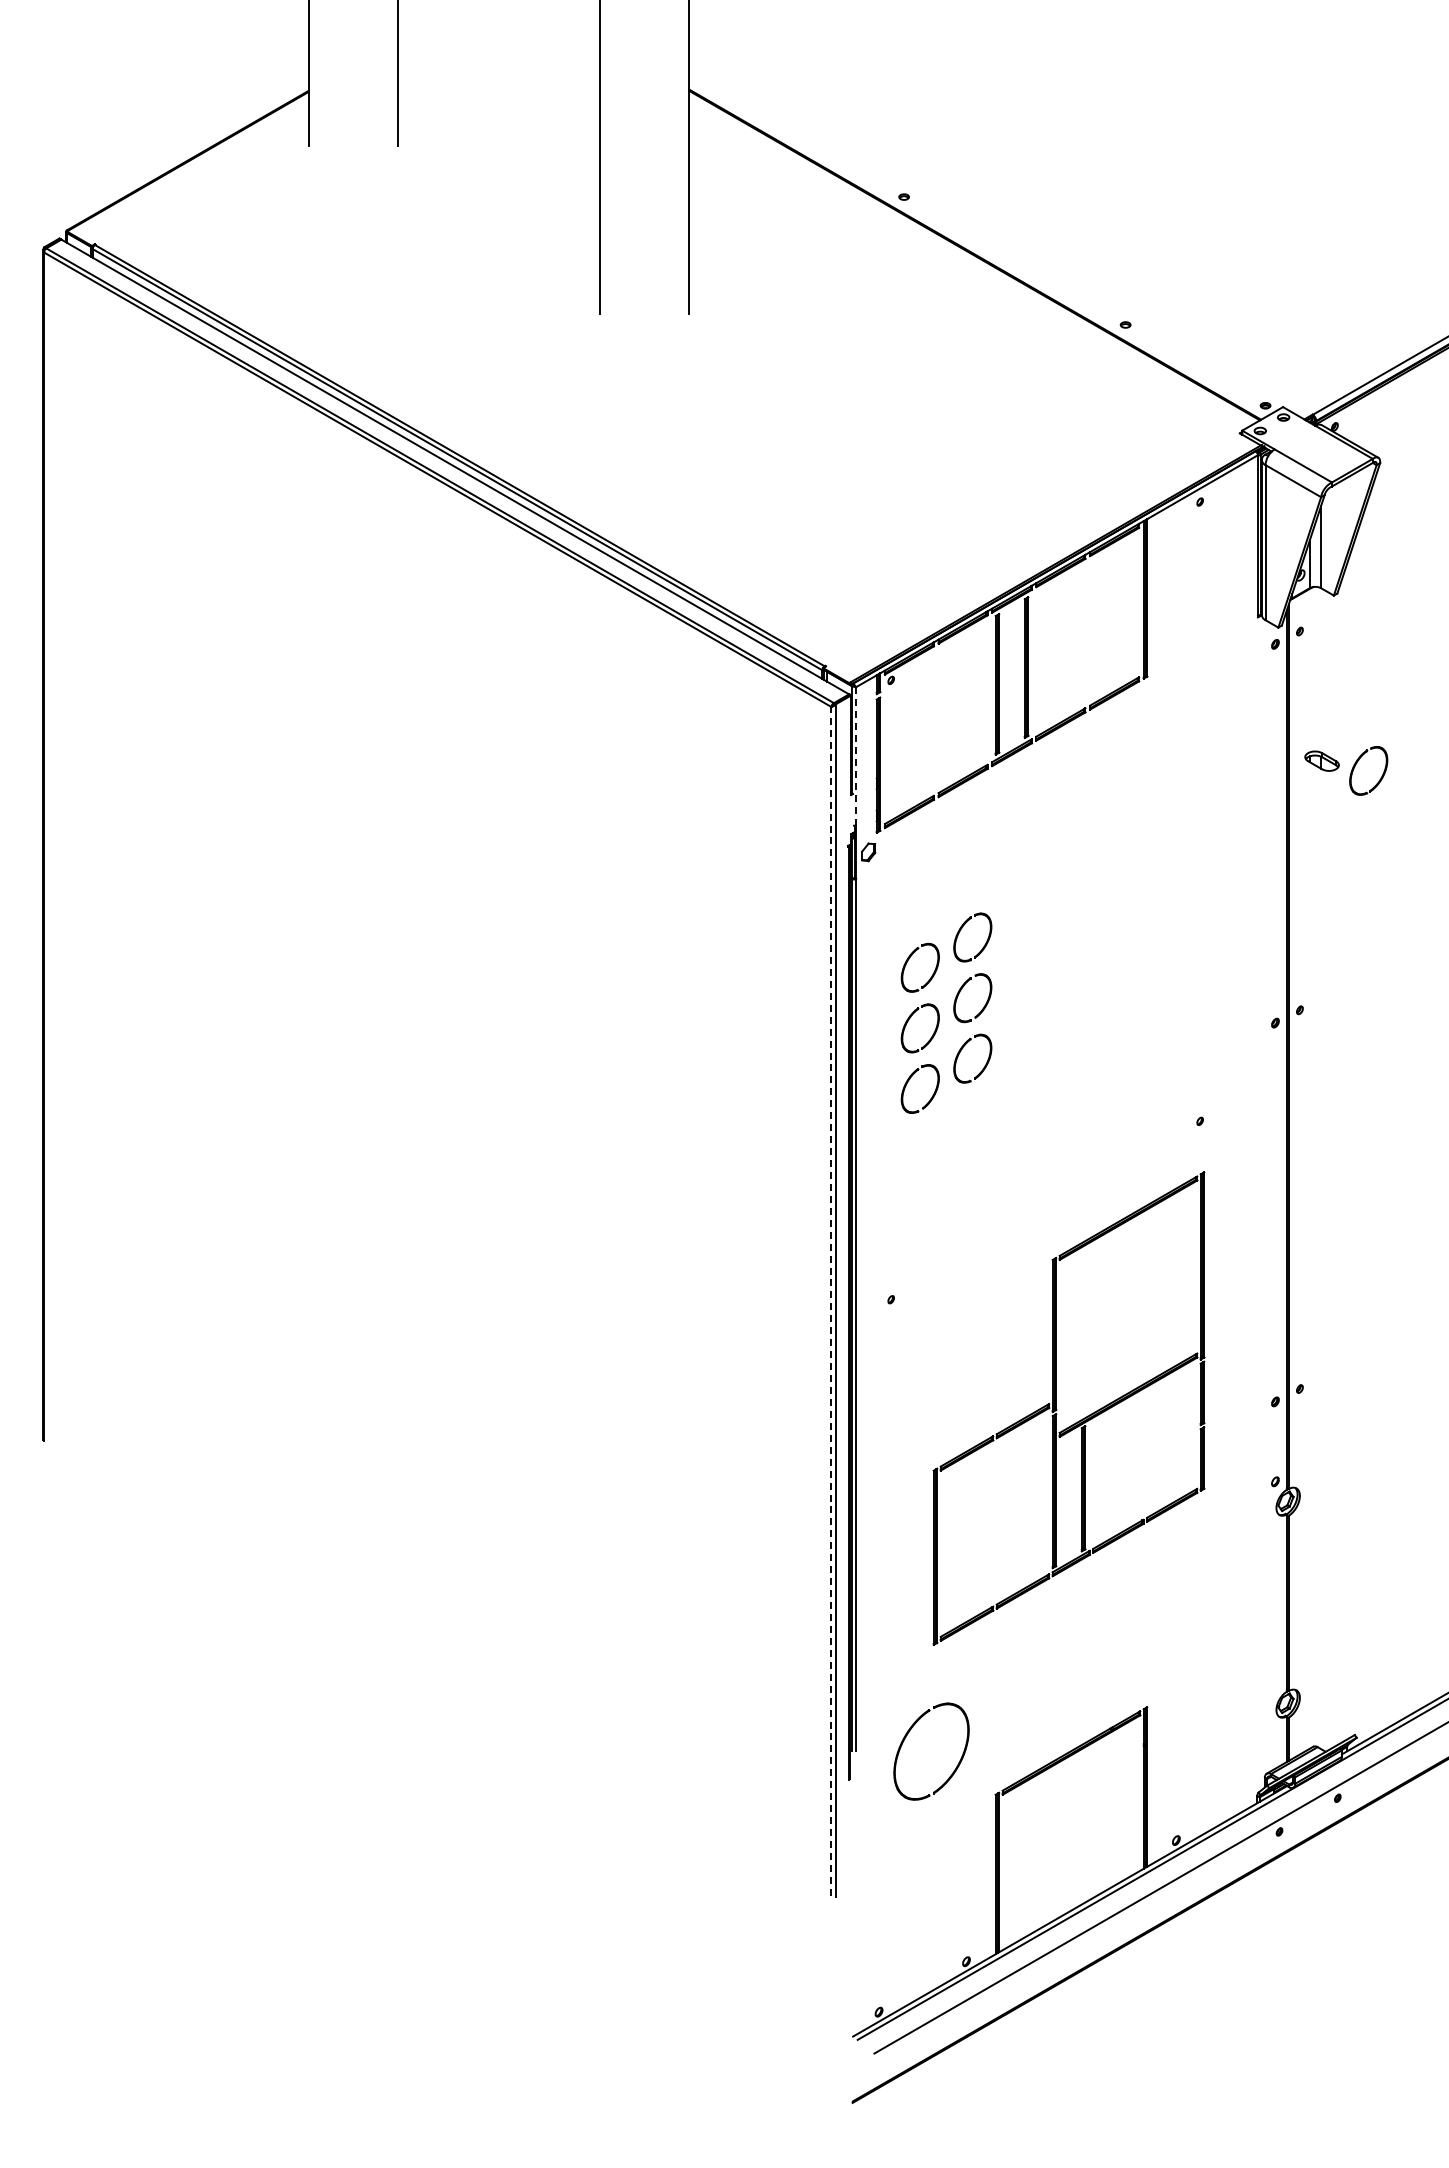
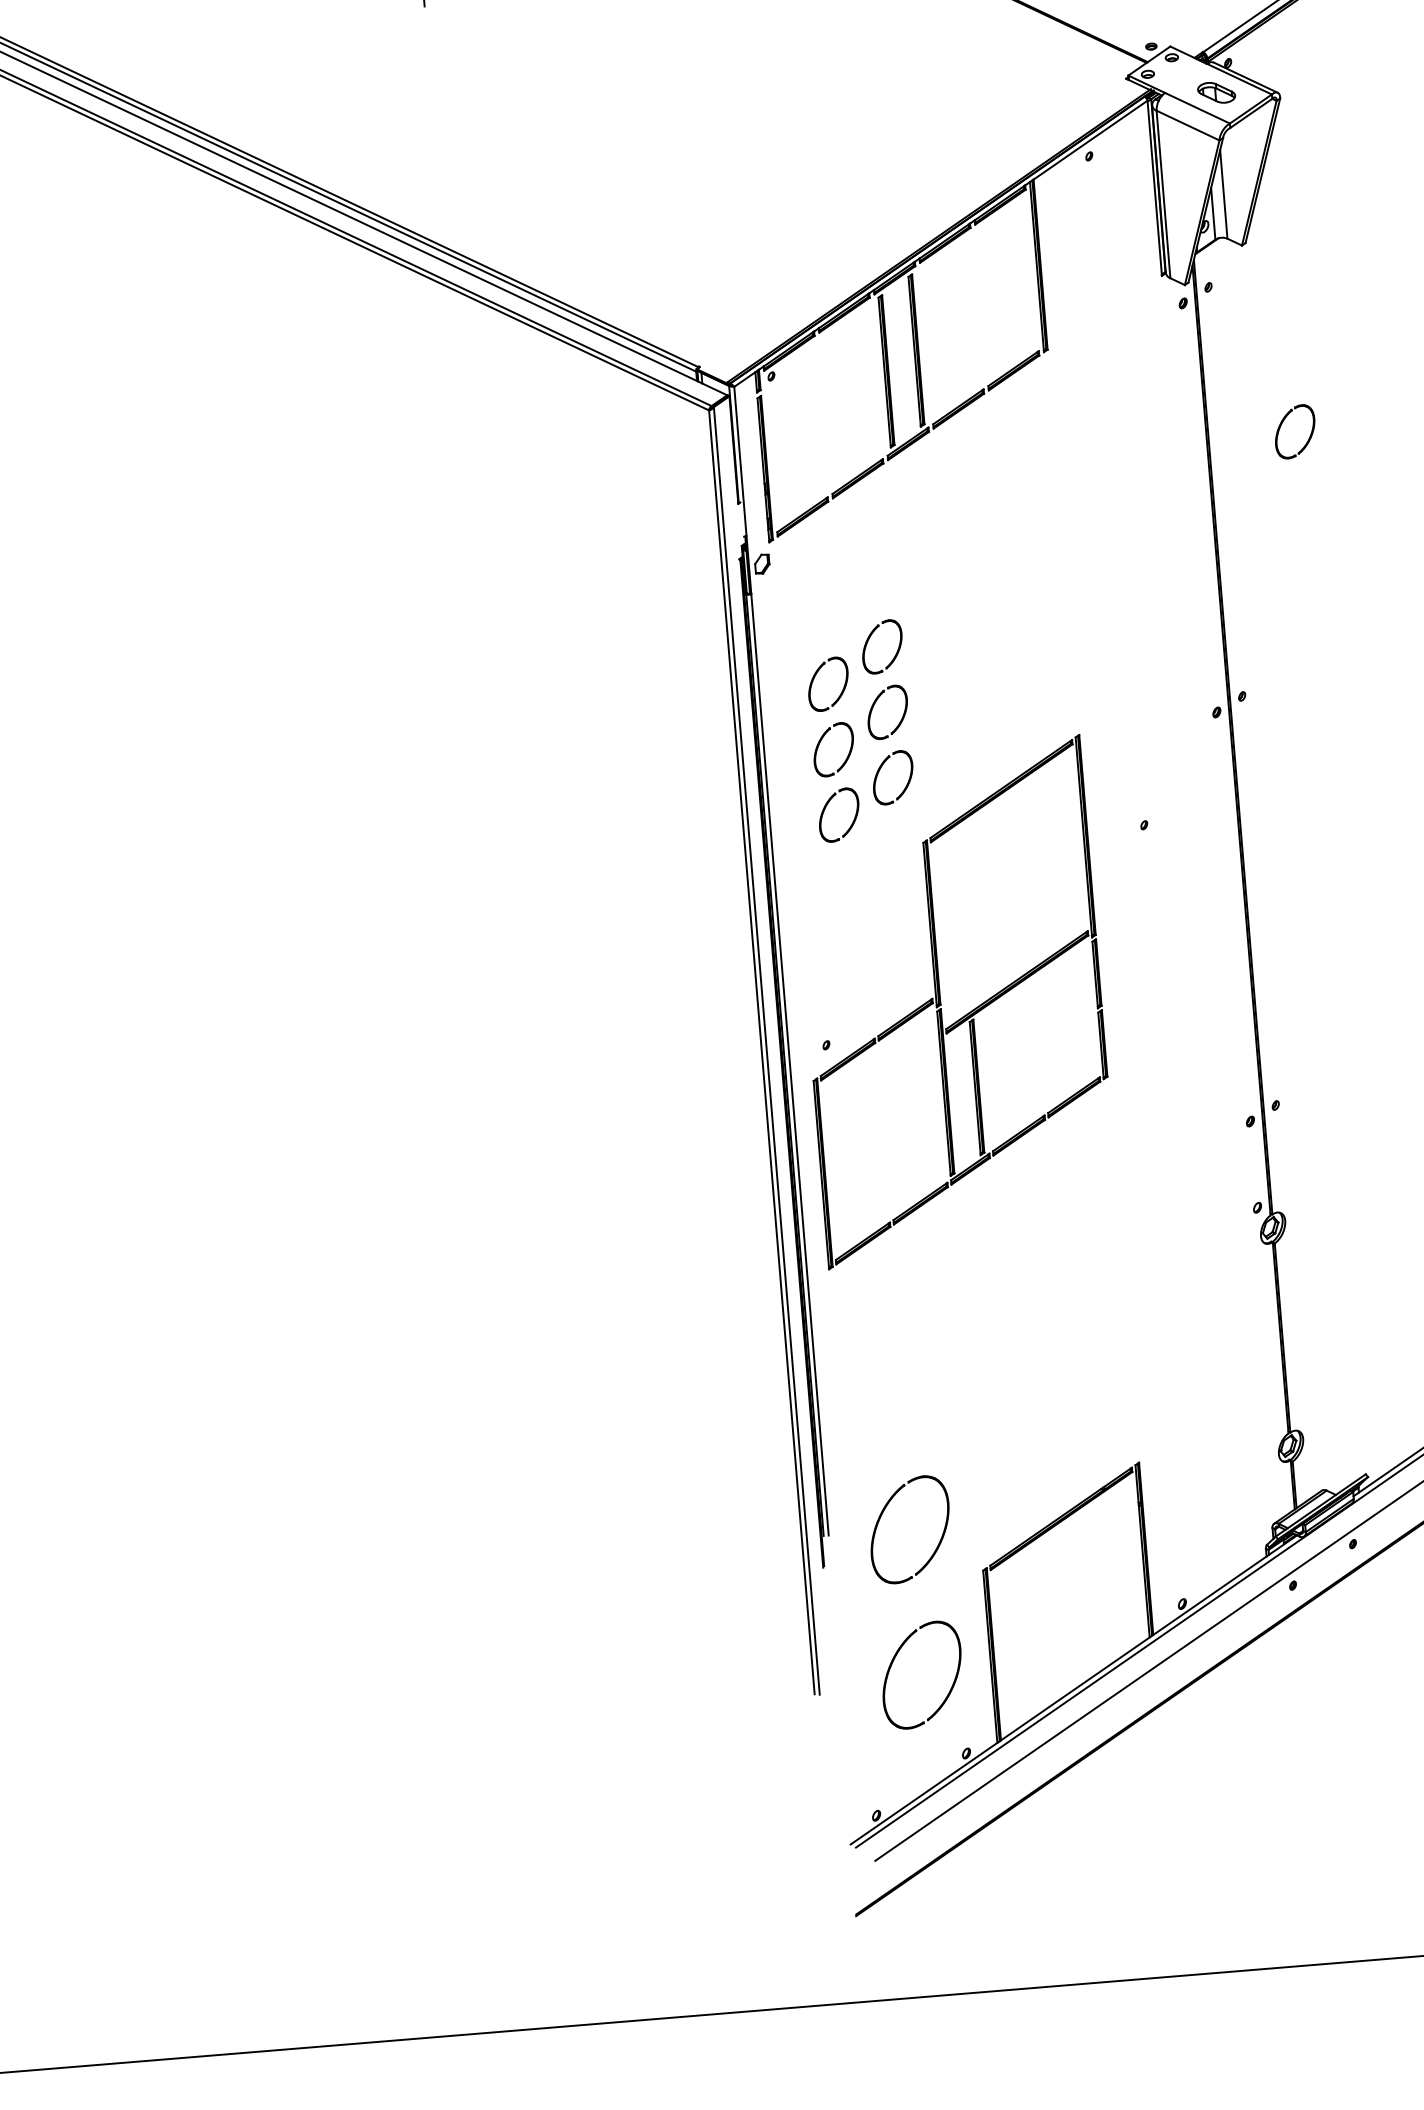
line: (856, 756) -> (740, 461), dashed -> solid
part: (1321, 760) -> (1215, 92), moved
line: (831, 1300) -> (762, 1051), dashed -> solid
part: (1057, 1409) -> (941, 1004), moved
part: (956, 1900) -> (950, 1688), added

